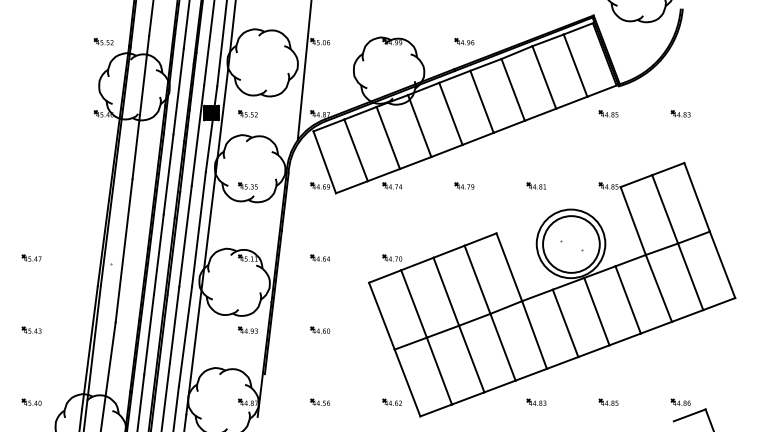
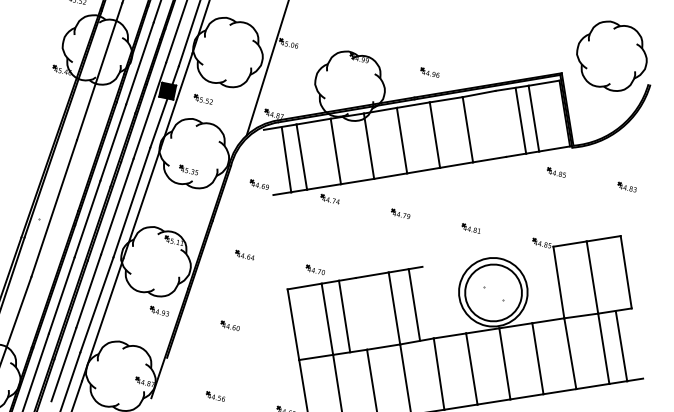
line: (544, 77) -> (521, 120), moved
line: (324, 162) -> (286, 160), moved
line: (722, 264) -> (621, 345), moved
line: (509, 267) -> (414, 305), moved
line: (446, 291) -> (344, 316), moved

